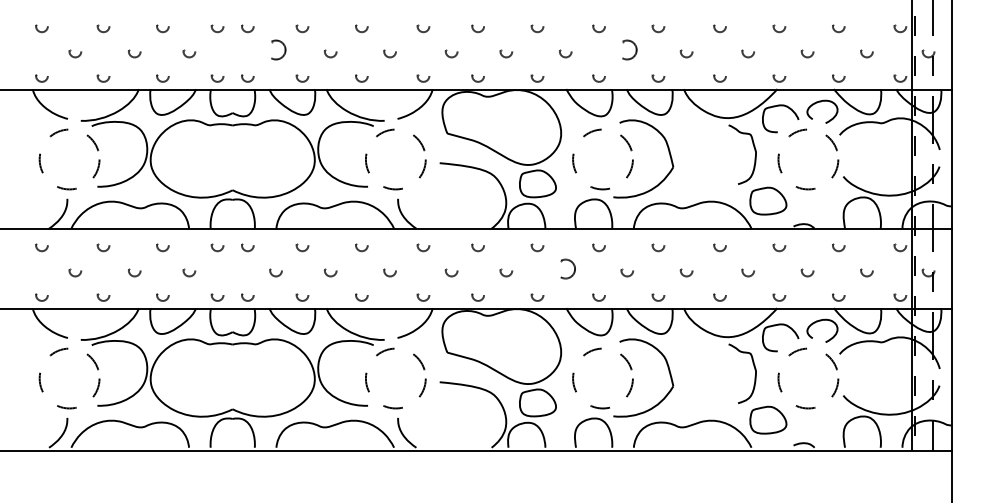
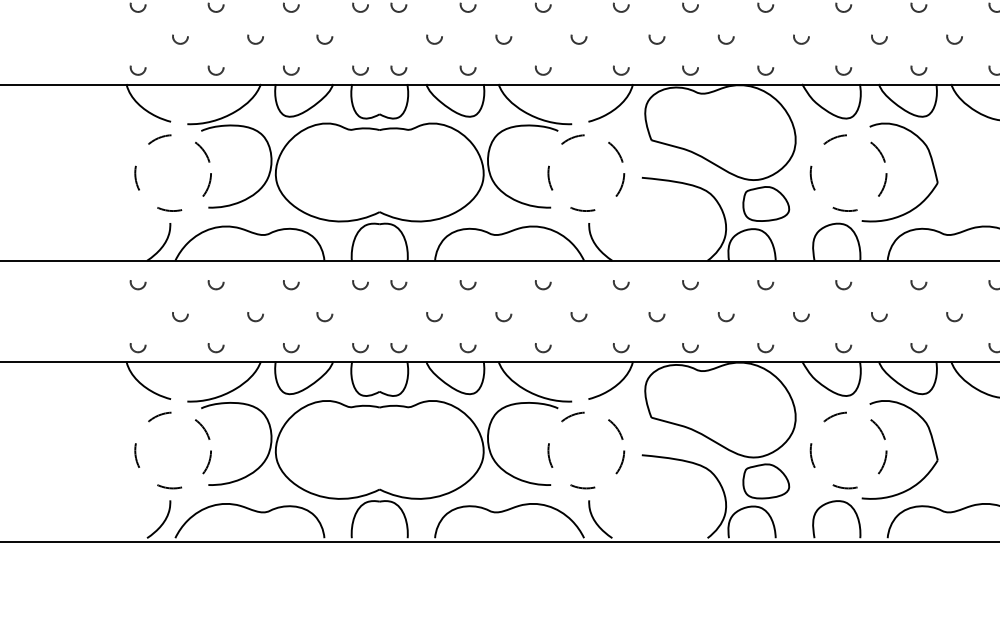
circle: (275, 53) -> (433, 38), size x0.62
circle: (627, 53) -> (879, 38), size x0.62
circle: (565, 272) -> (801, 316), size x0.62

